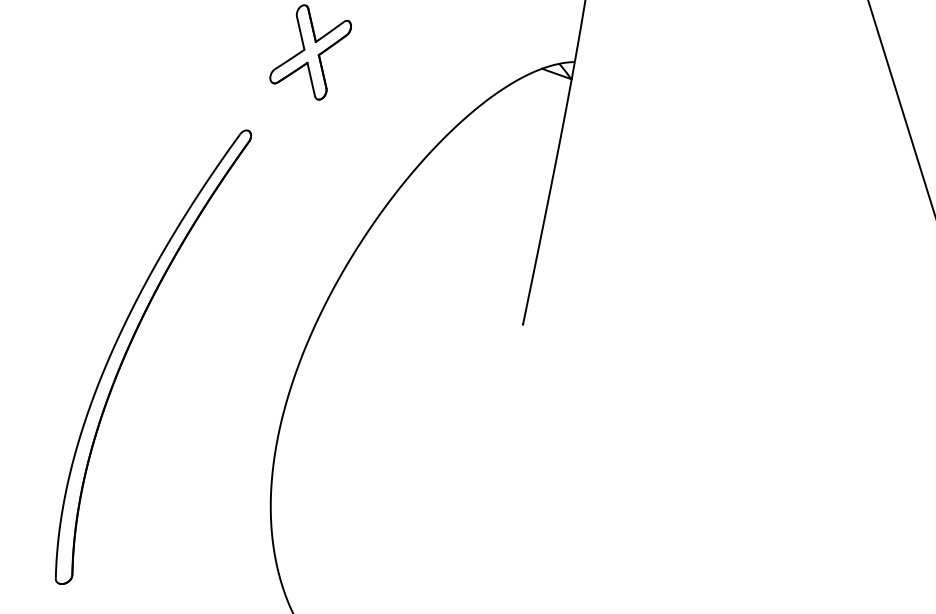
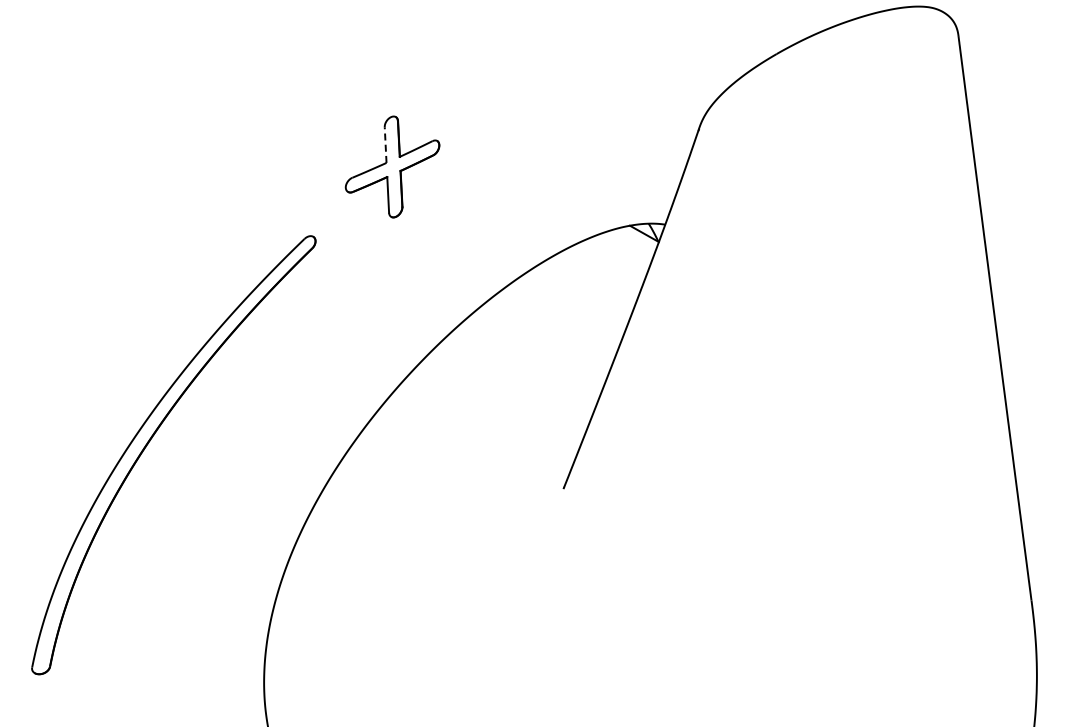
line: (300, 33) -> (385, 145), solid -> dashed

